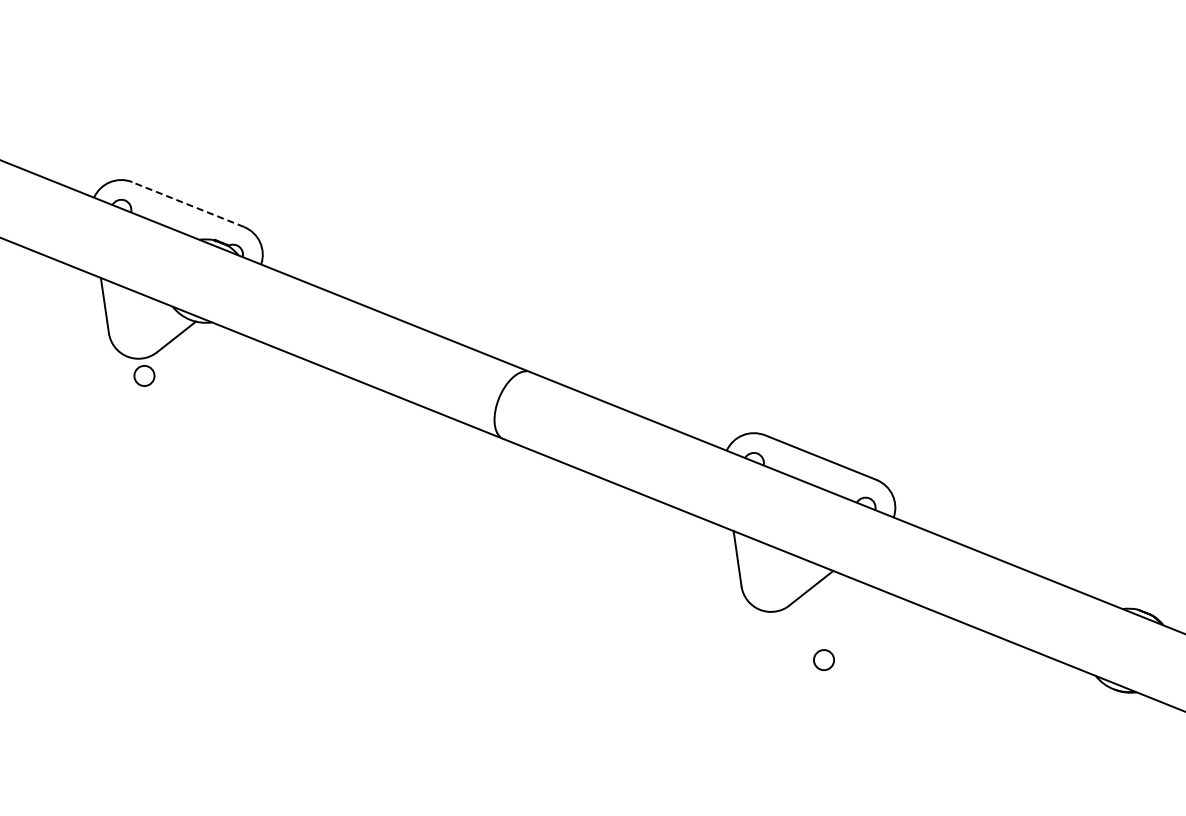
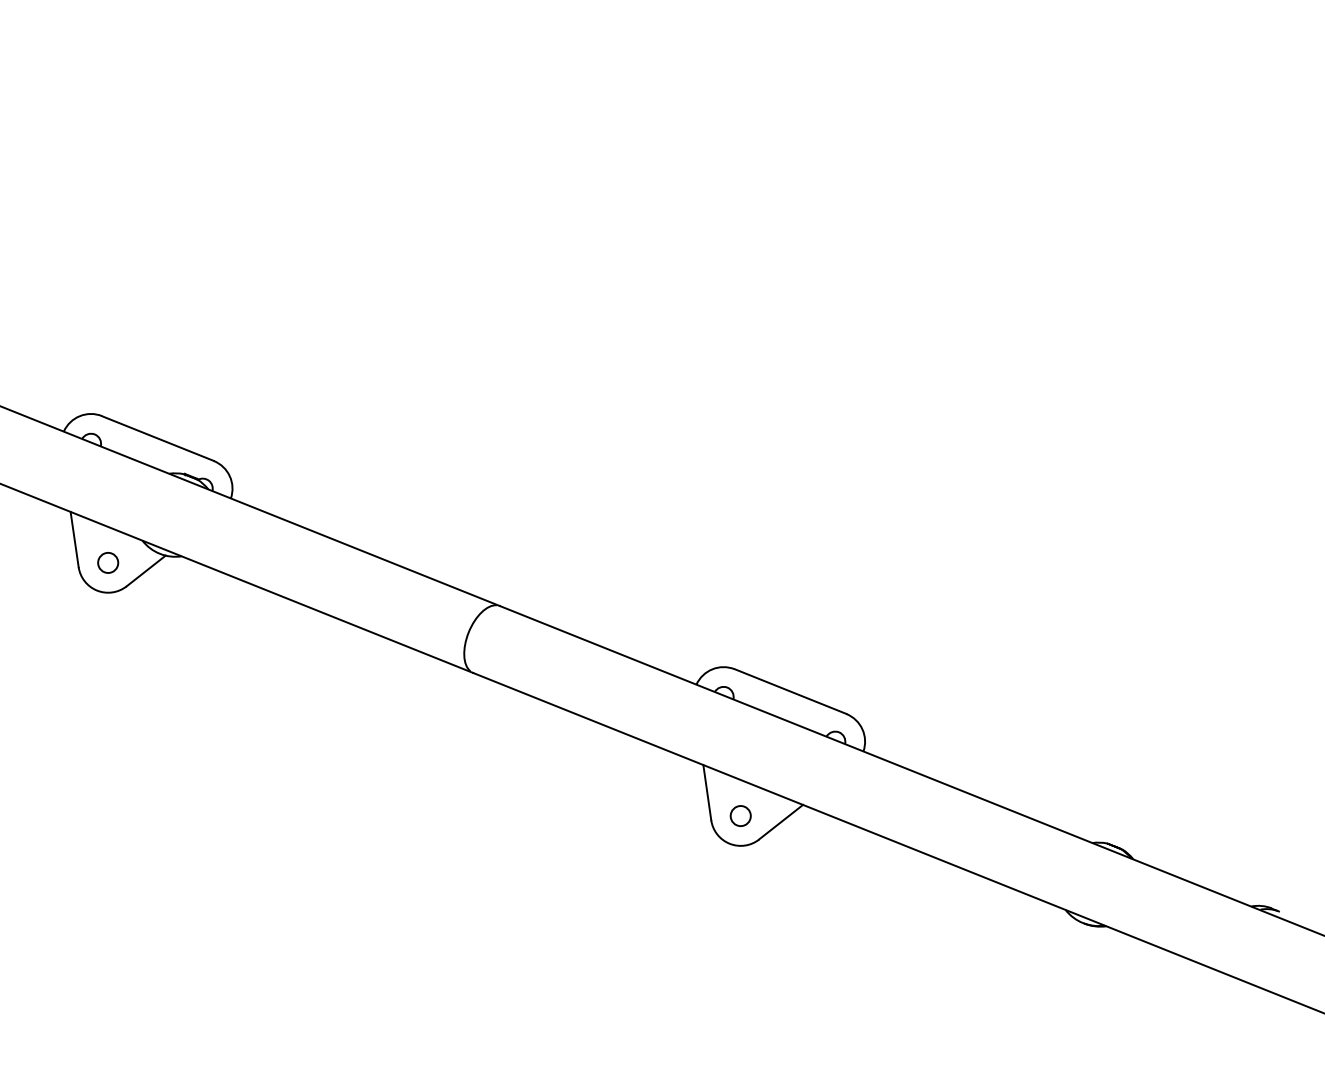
line: (187, 204) -> (157, 438), dashed -> solid
circle: (144, 375) -> (108, 562), moved
circle: (823, 659) -> (740, 815), moved

